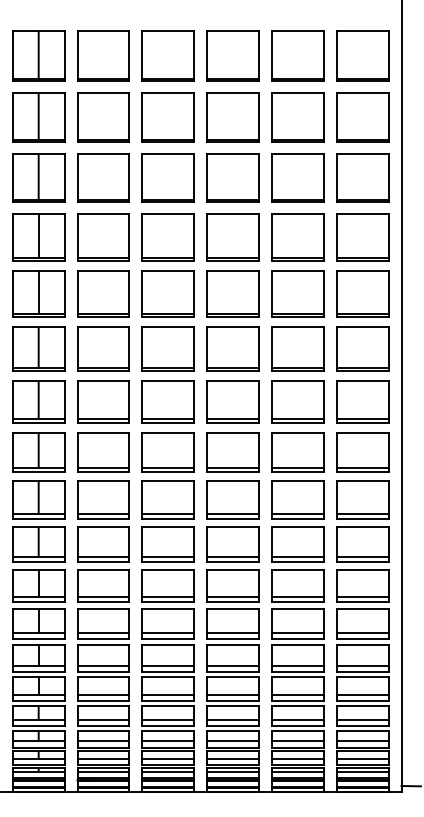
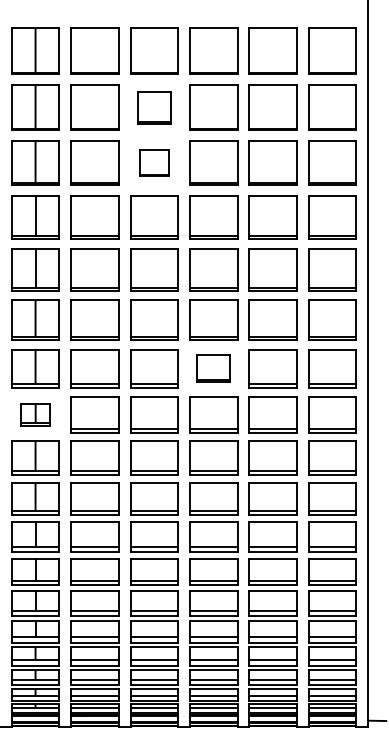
part: (167, 117) -> (153, 107), size x0.7
part: (167, 177) -> (153, 162), size x0.6
part: (232, 401) -> (213, 368), size x0.7
part: (38, 452) -> (35, 414), size x0.6

